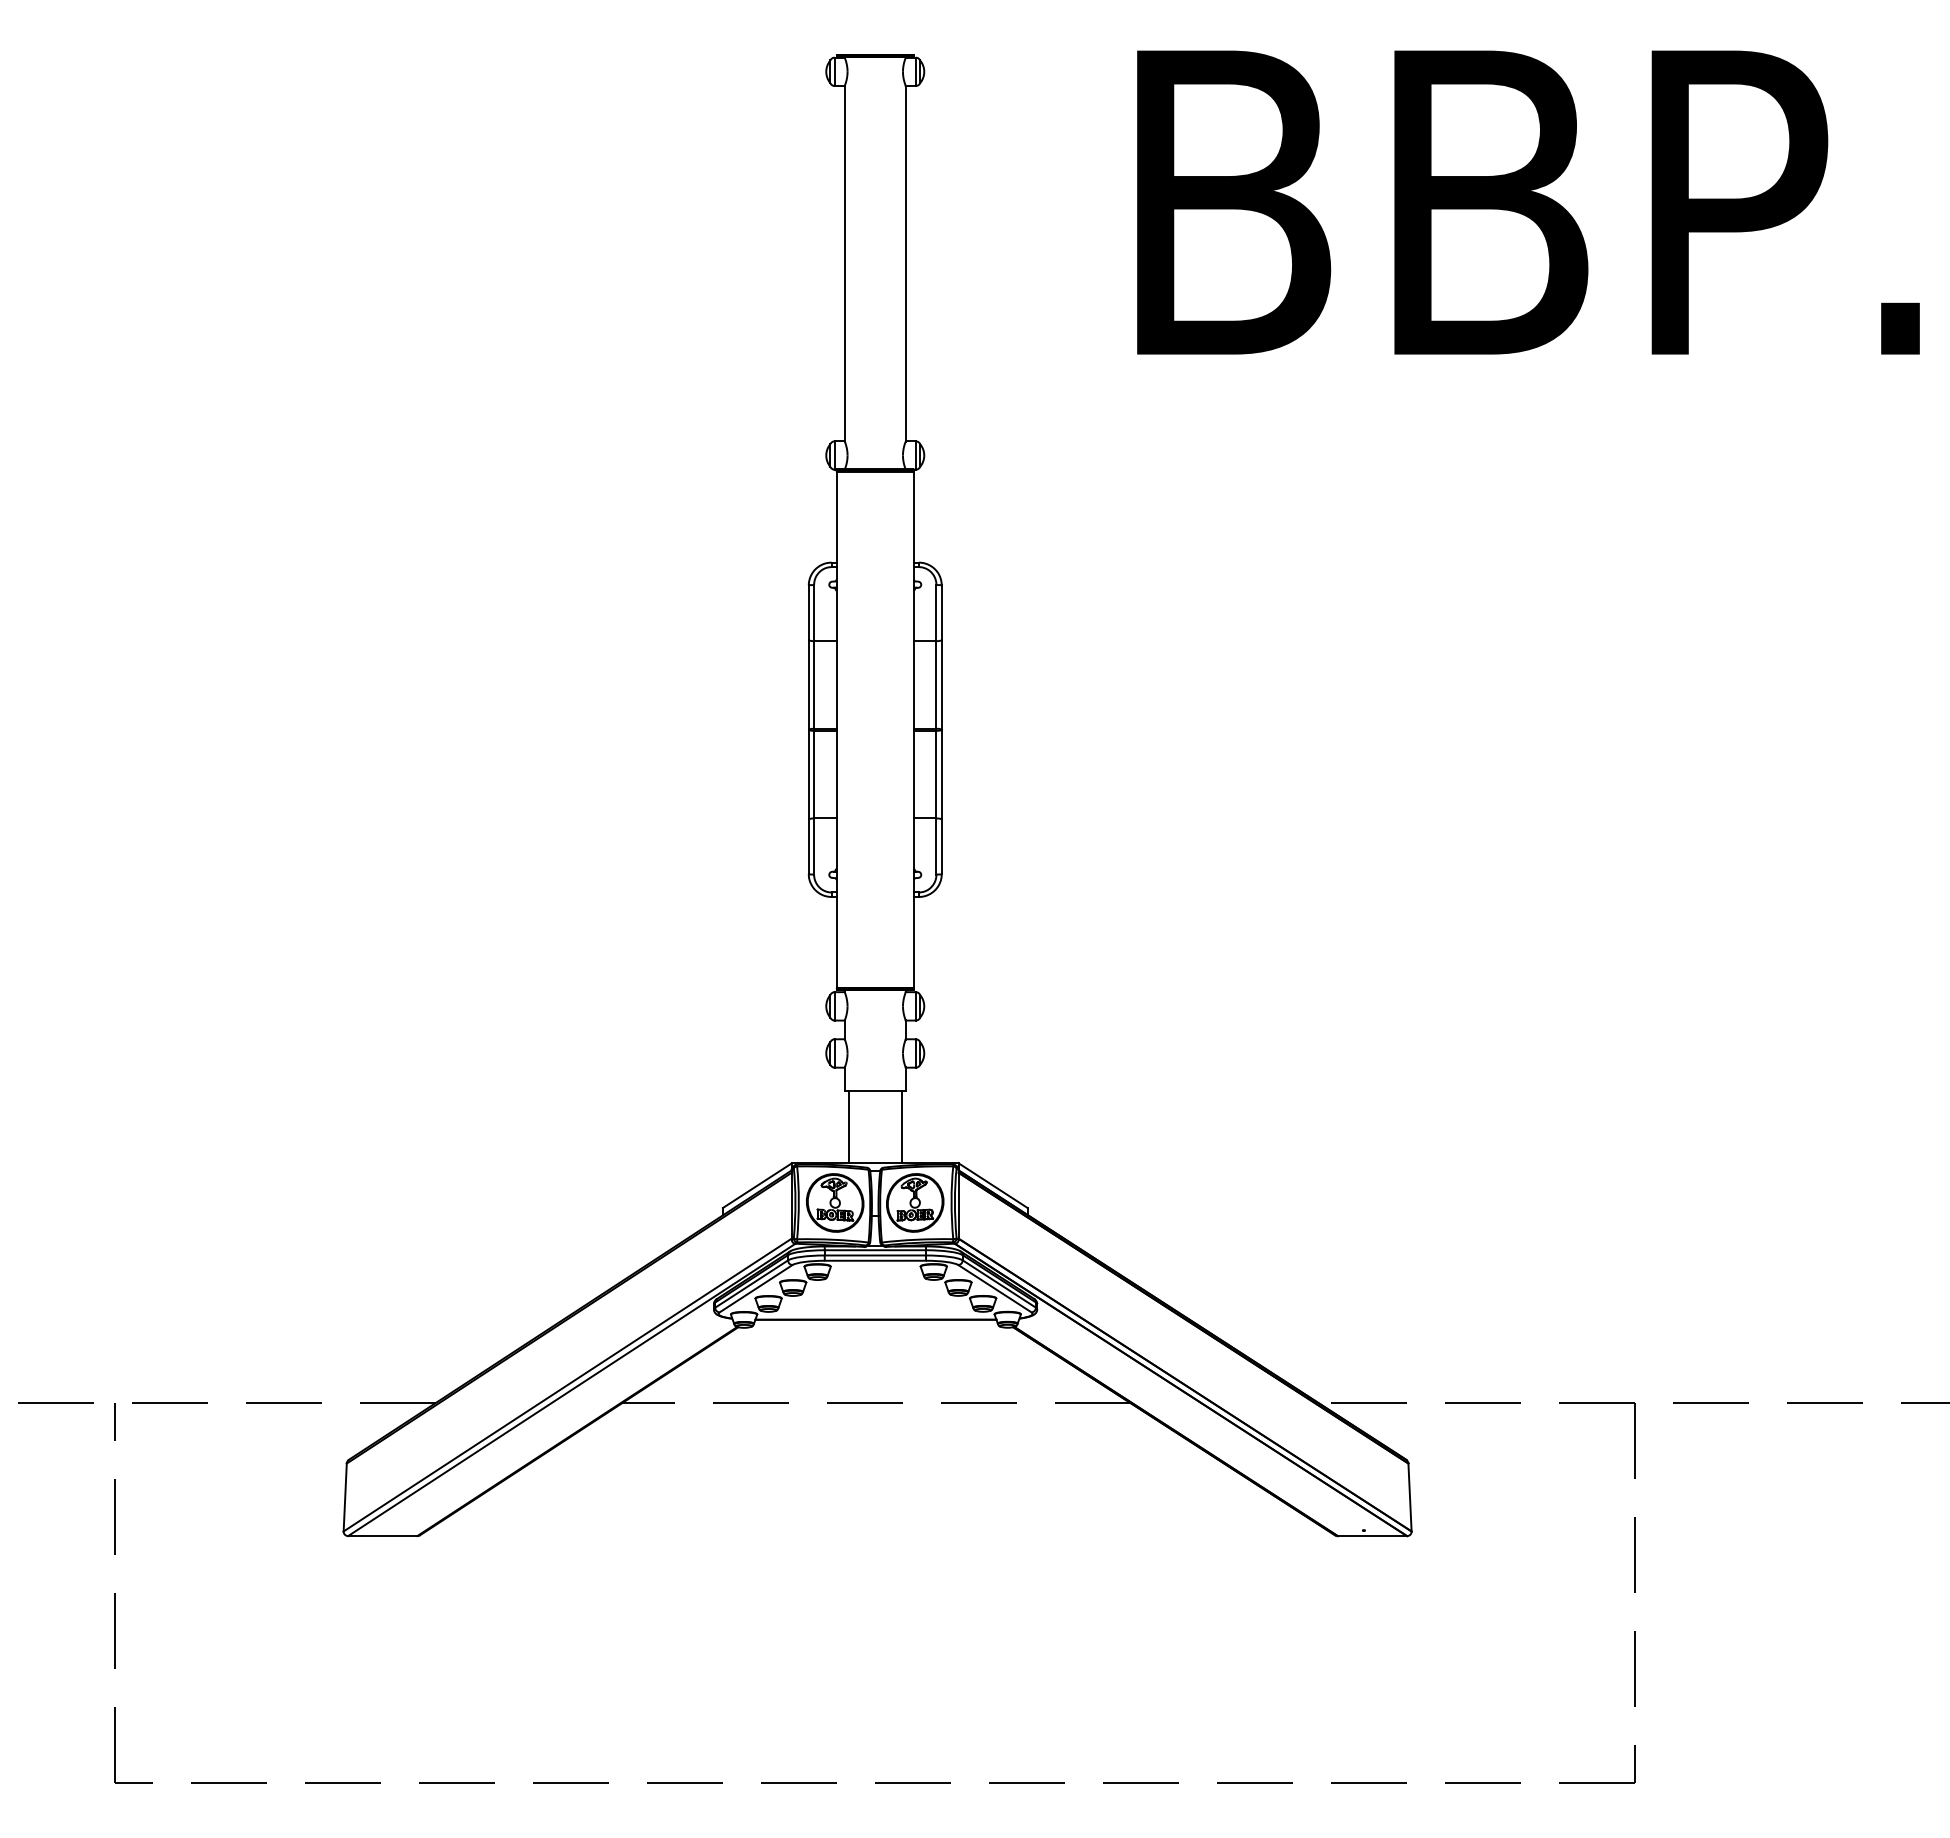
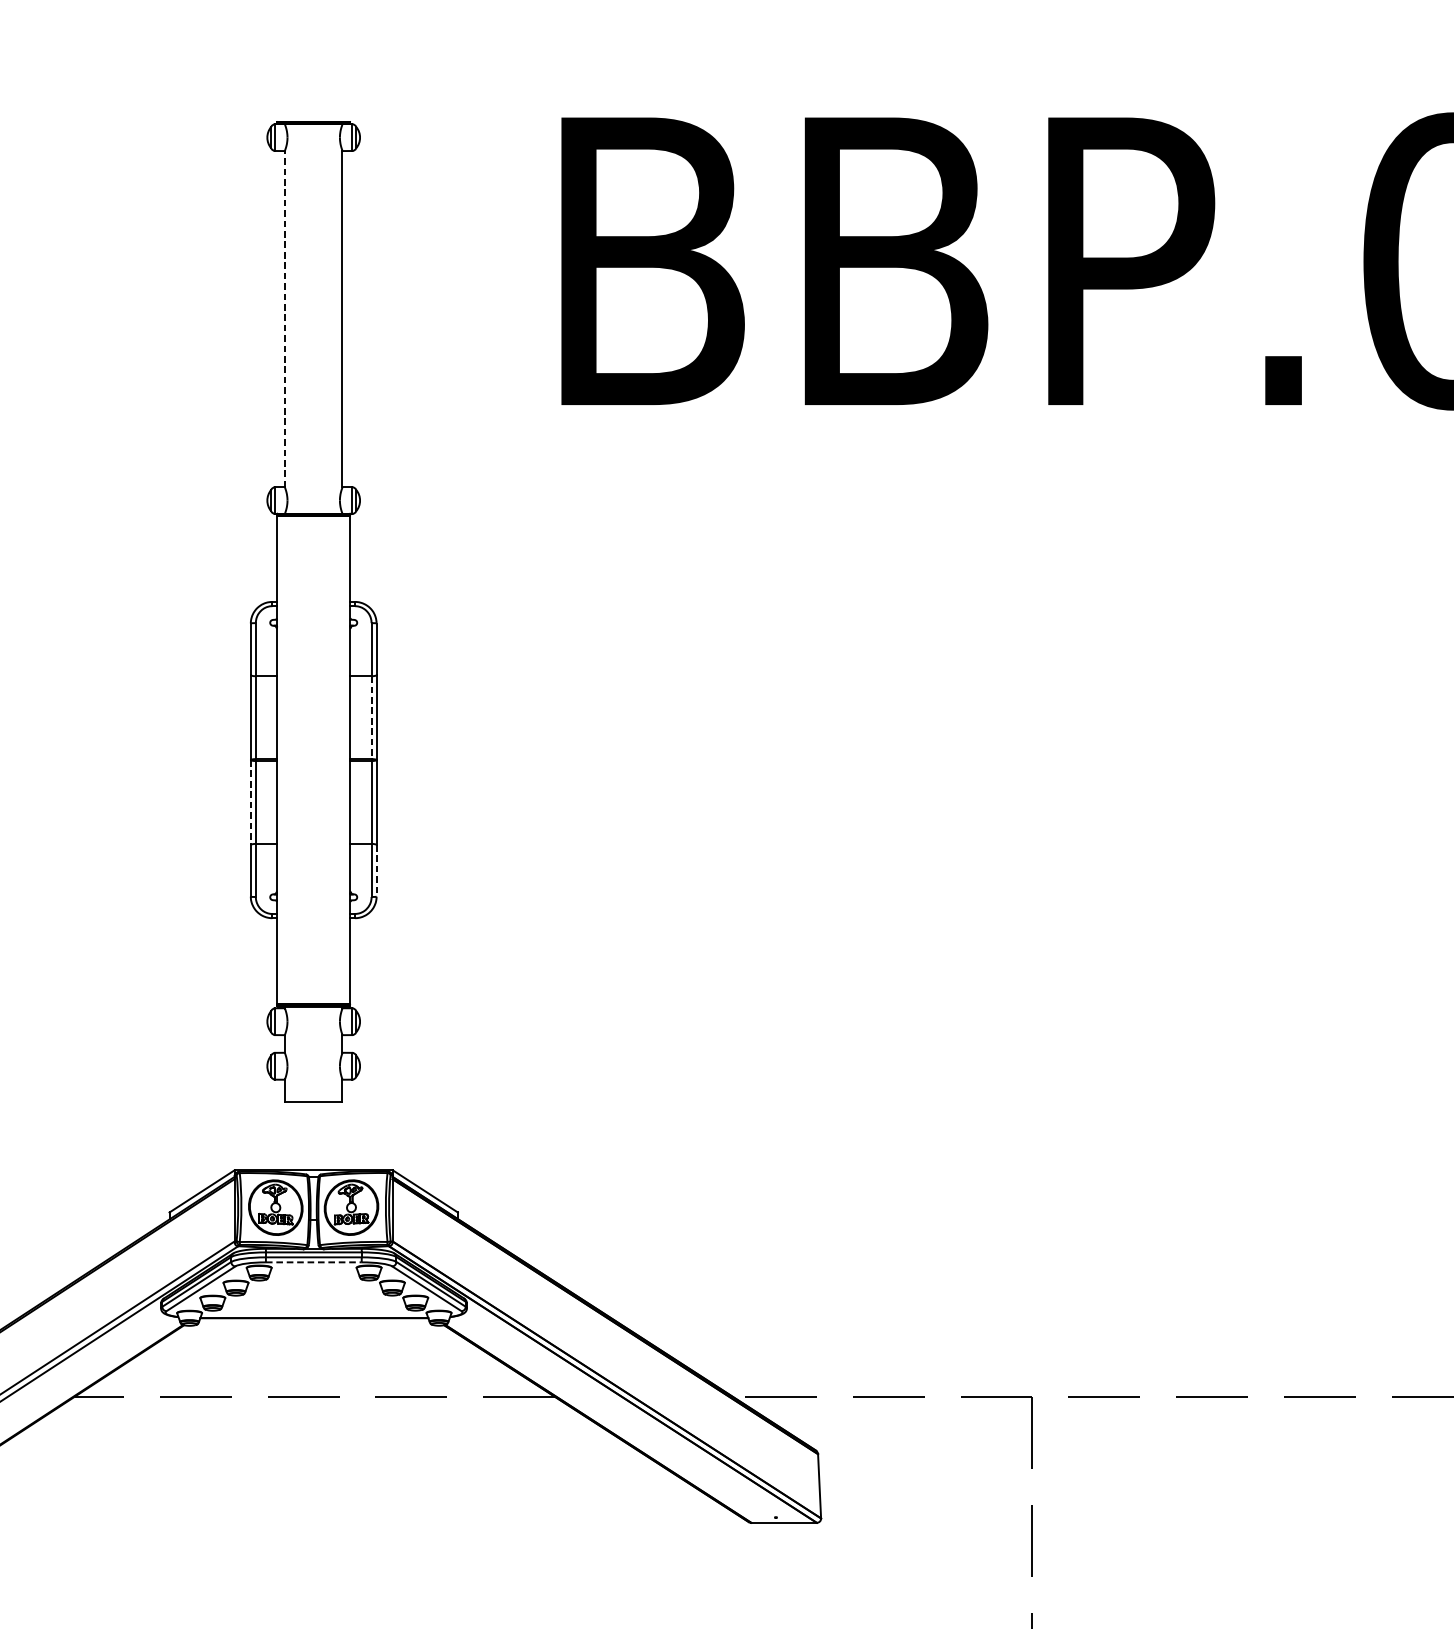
line: (844, 263) -> (284, 318), solid -> dashed
line: (936, 684) -> (371, 717), solid -> dashed
line: (808, 774) -> (250, 802), solid -> dashed
line: (941, 847) -> (376, 871), solid -> dashed
line: (848, 1127) -> (288, 1136), removed
line: (901, 1127) -> (338, 1136), removed
line: (875, 1260) -> (313, 1262), solid -> dashed

